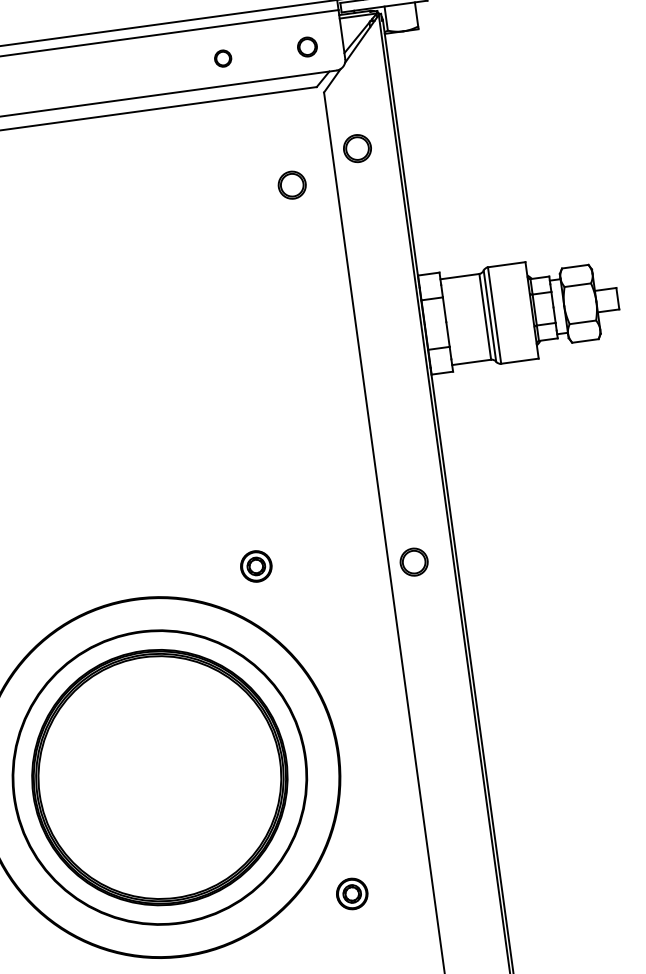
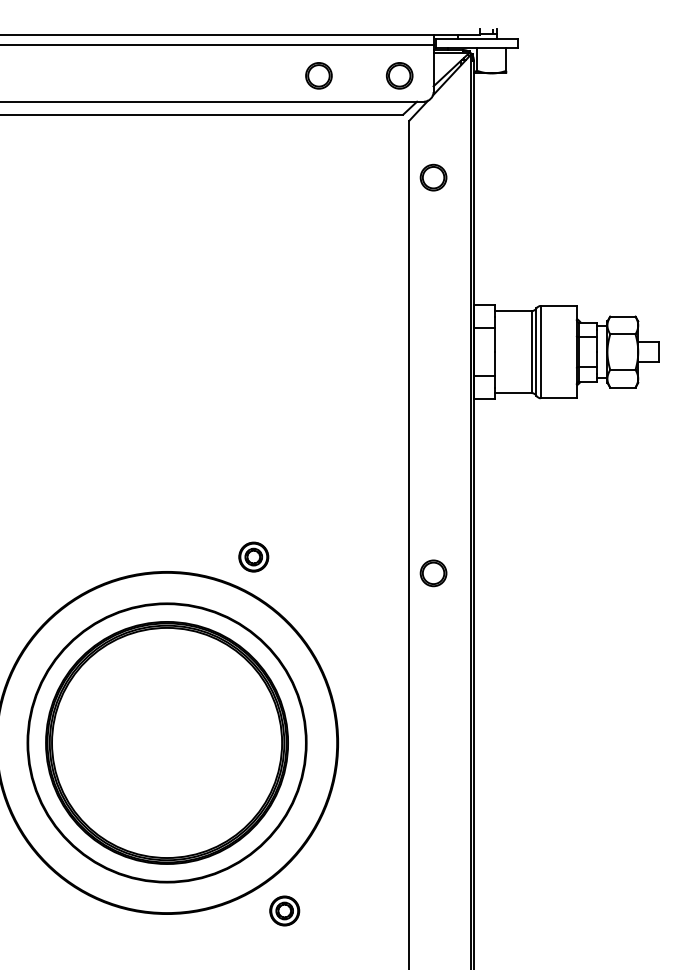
part: (307, 46) -> (399, 75), size x1.43
part: (222, 58) -> (318, 75), size x1.67
part: (292, 185) -> (367, 203), removed
part: (255, 565) -> (253, 556), moved
part: (351, 893) -> (284, 910), moved

